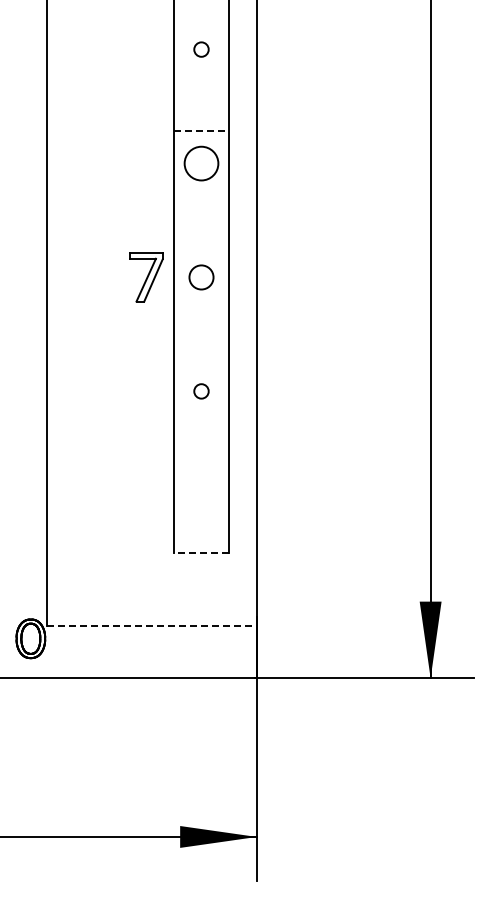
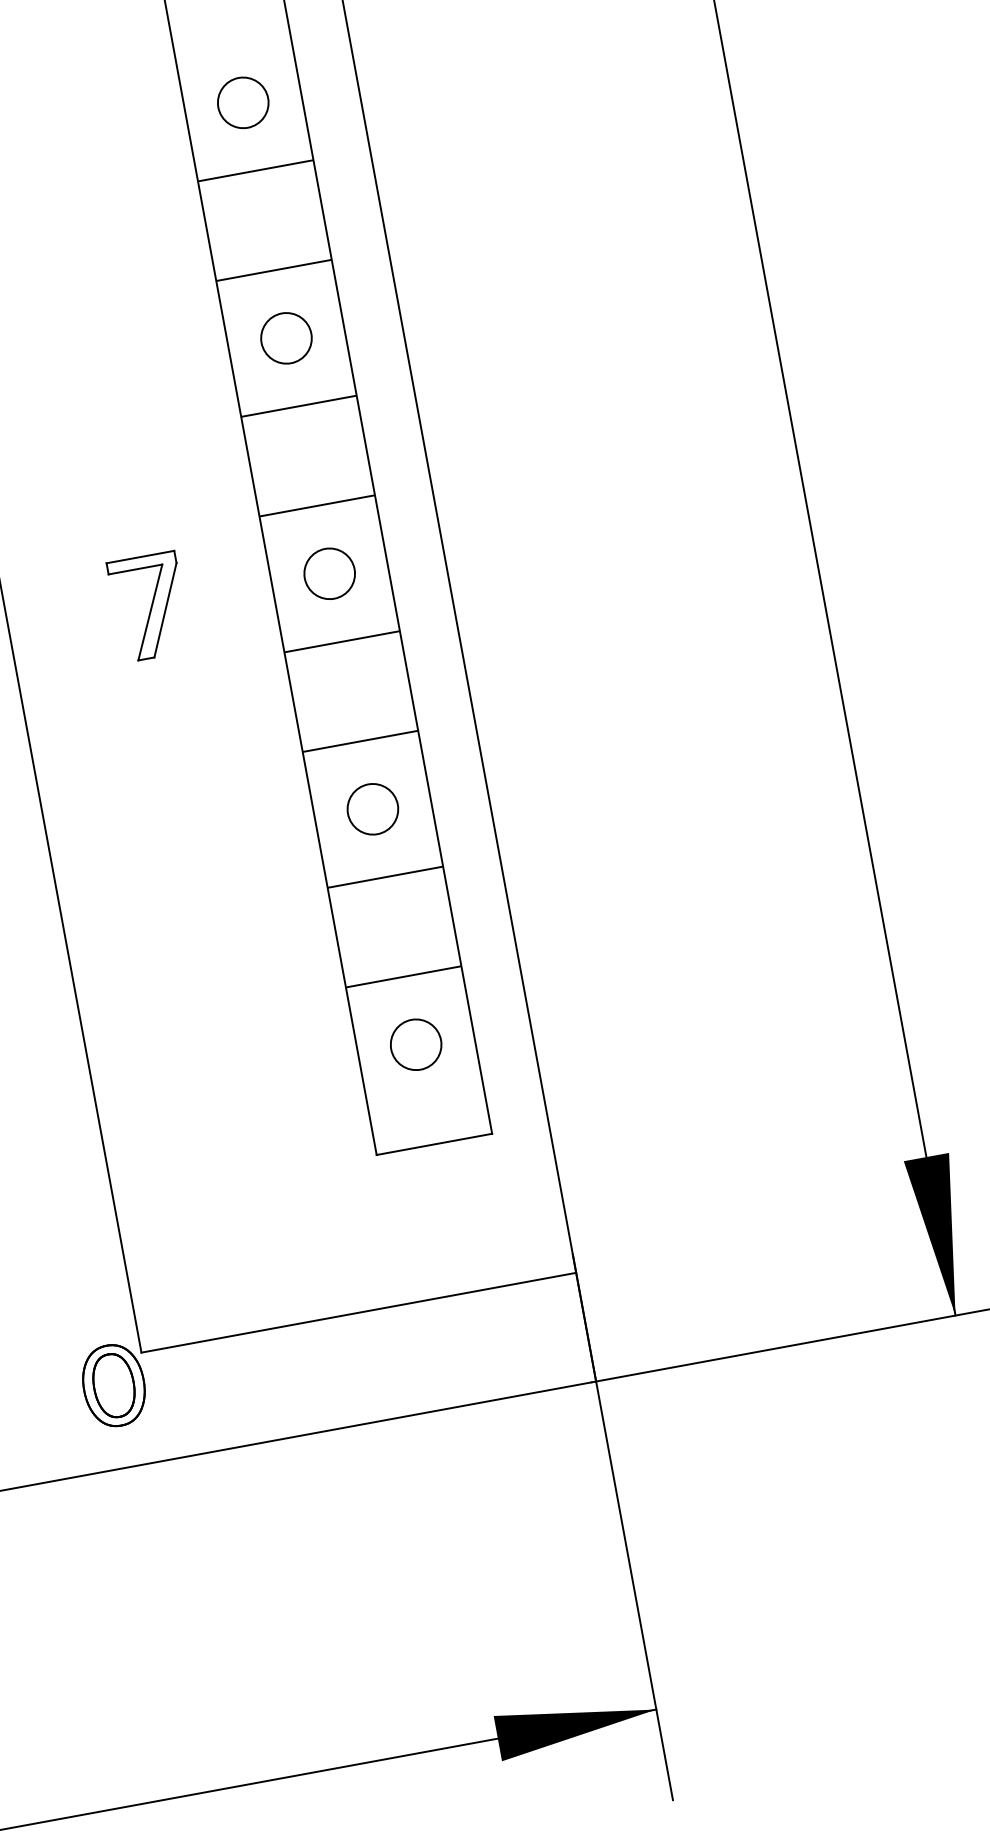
circle: (201, 49) -> (243, 102), size x1.67
line: (201, 82) -> (255, 170), added
line: (202, 130) -> (275, 269), dashed -> solid
circle: (201, 163) -> (286, 338), size x0.71
line: (201, 196) -> (298, 406), added
line: (201, 244) -> (317, 505), added
part: (146, 277) -> (149, 606), moved
line: (201, 310) -> (342, 642), added
line: (201, 358) -> (360, 741), added
circle: (201, 391) -> (372, 809), size x1.67
line: (201, 424) -> (385, 877), added
line: (201, 472) -> (403, 977), added
circle: (201, 505) -> (416, 1045), added
line: (201, 553) -> (434, 1144), dashed -> solid
line: (152, 625) -> (360, 1311), dashed -> solid

